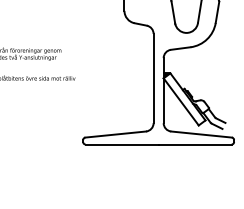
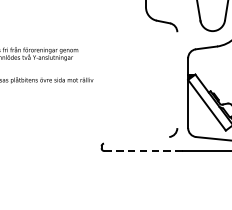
line: (153, 78) -> (177, 80), removed
line: (115, 134) -> (136, 140), removed
line: (121, 144) -> (142, 151), solid -> dashed

